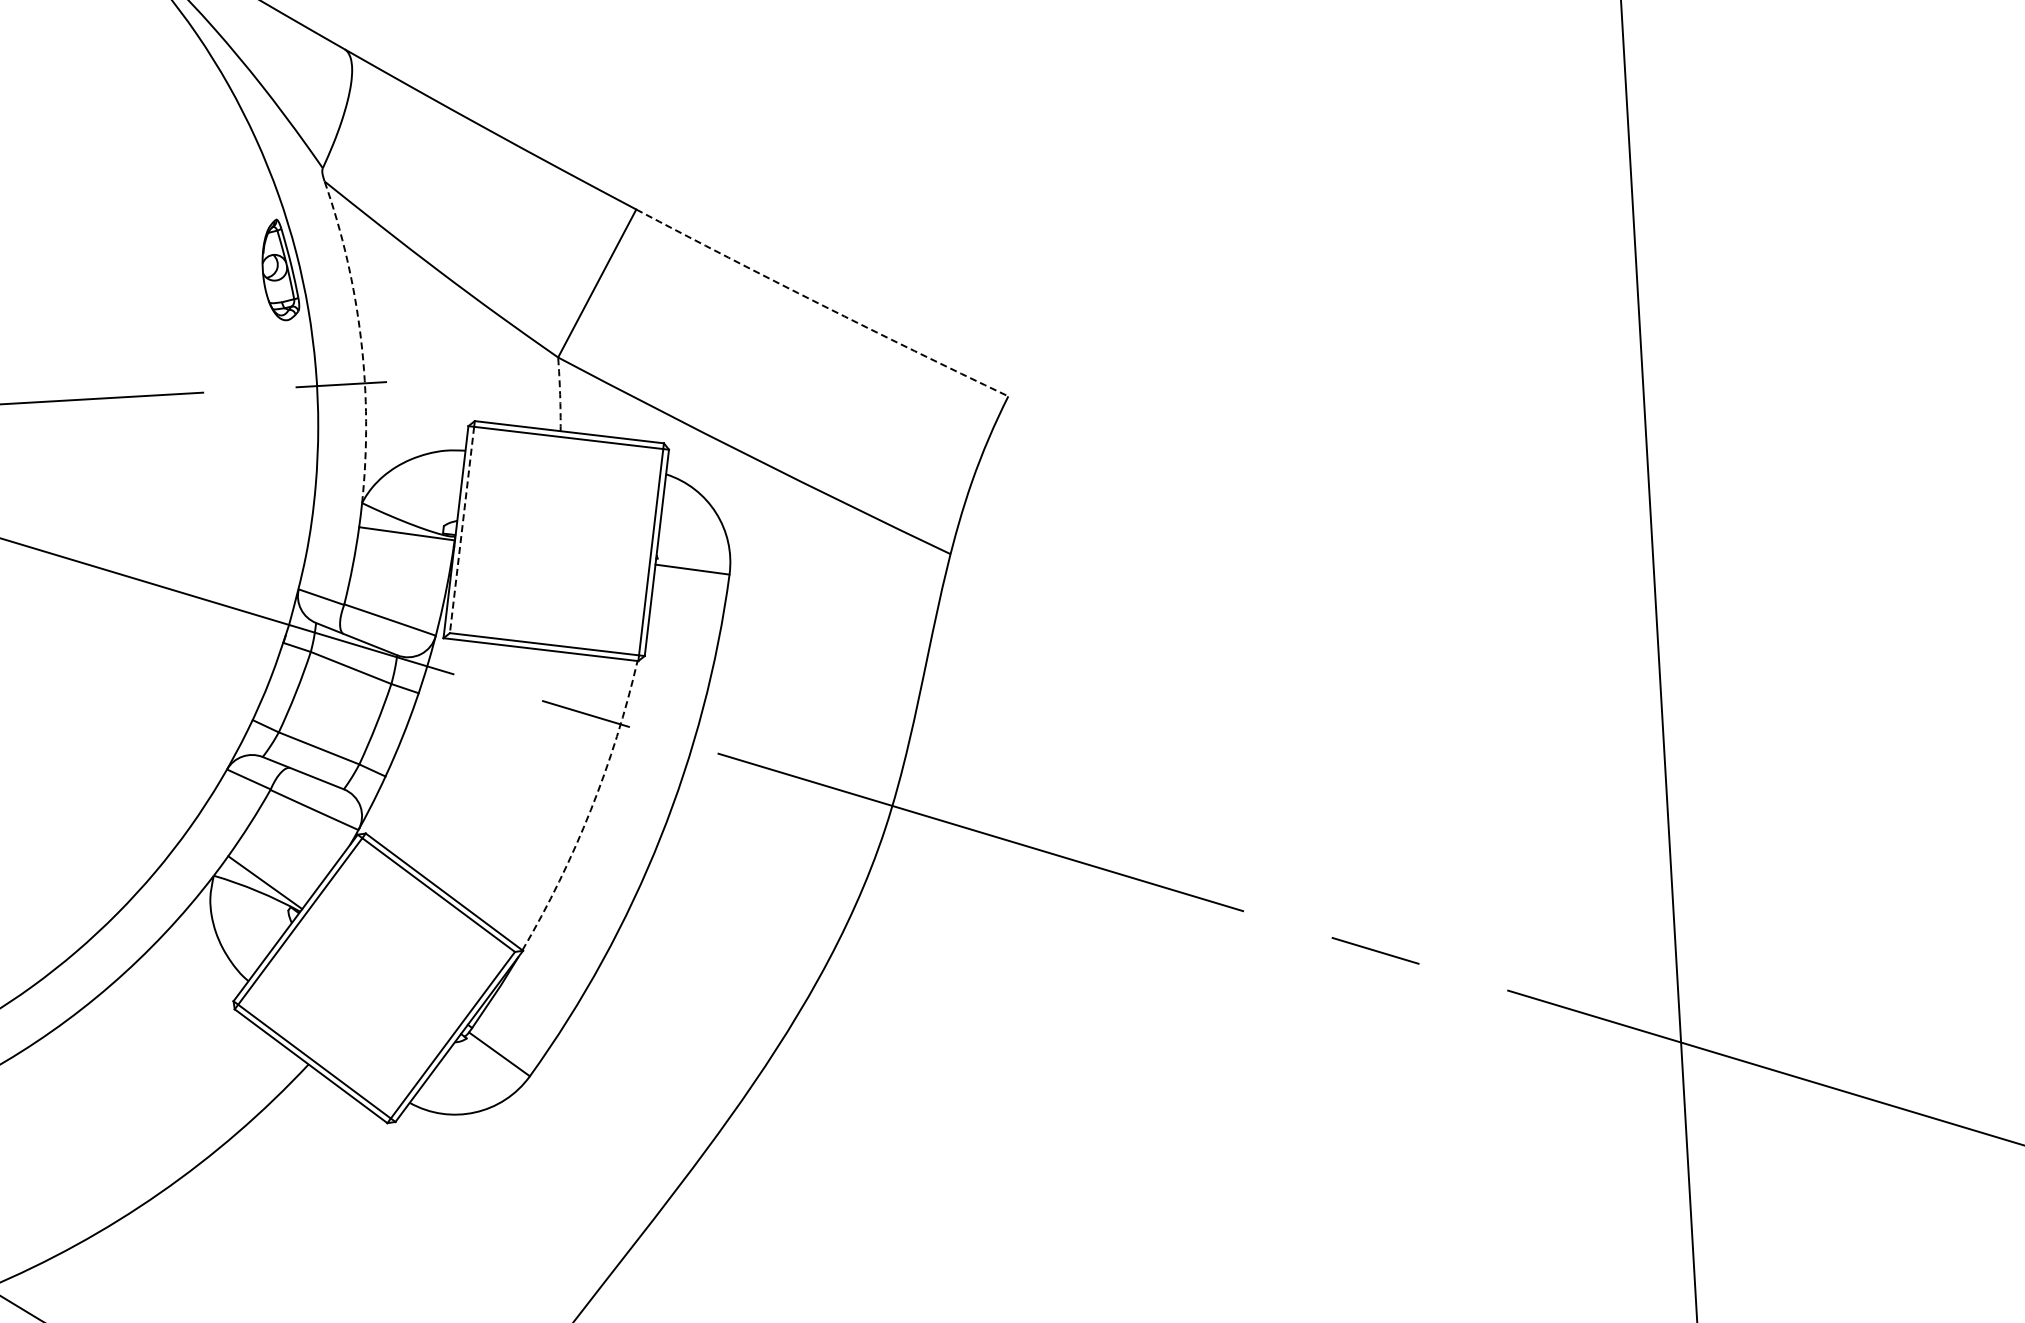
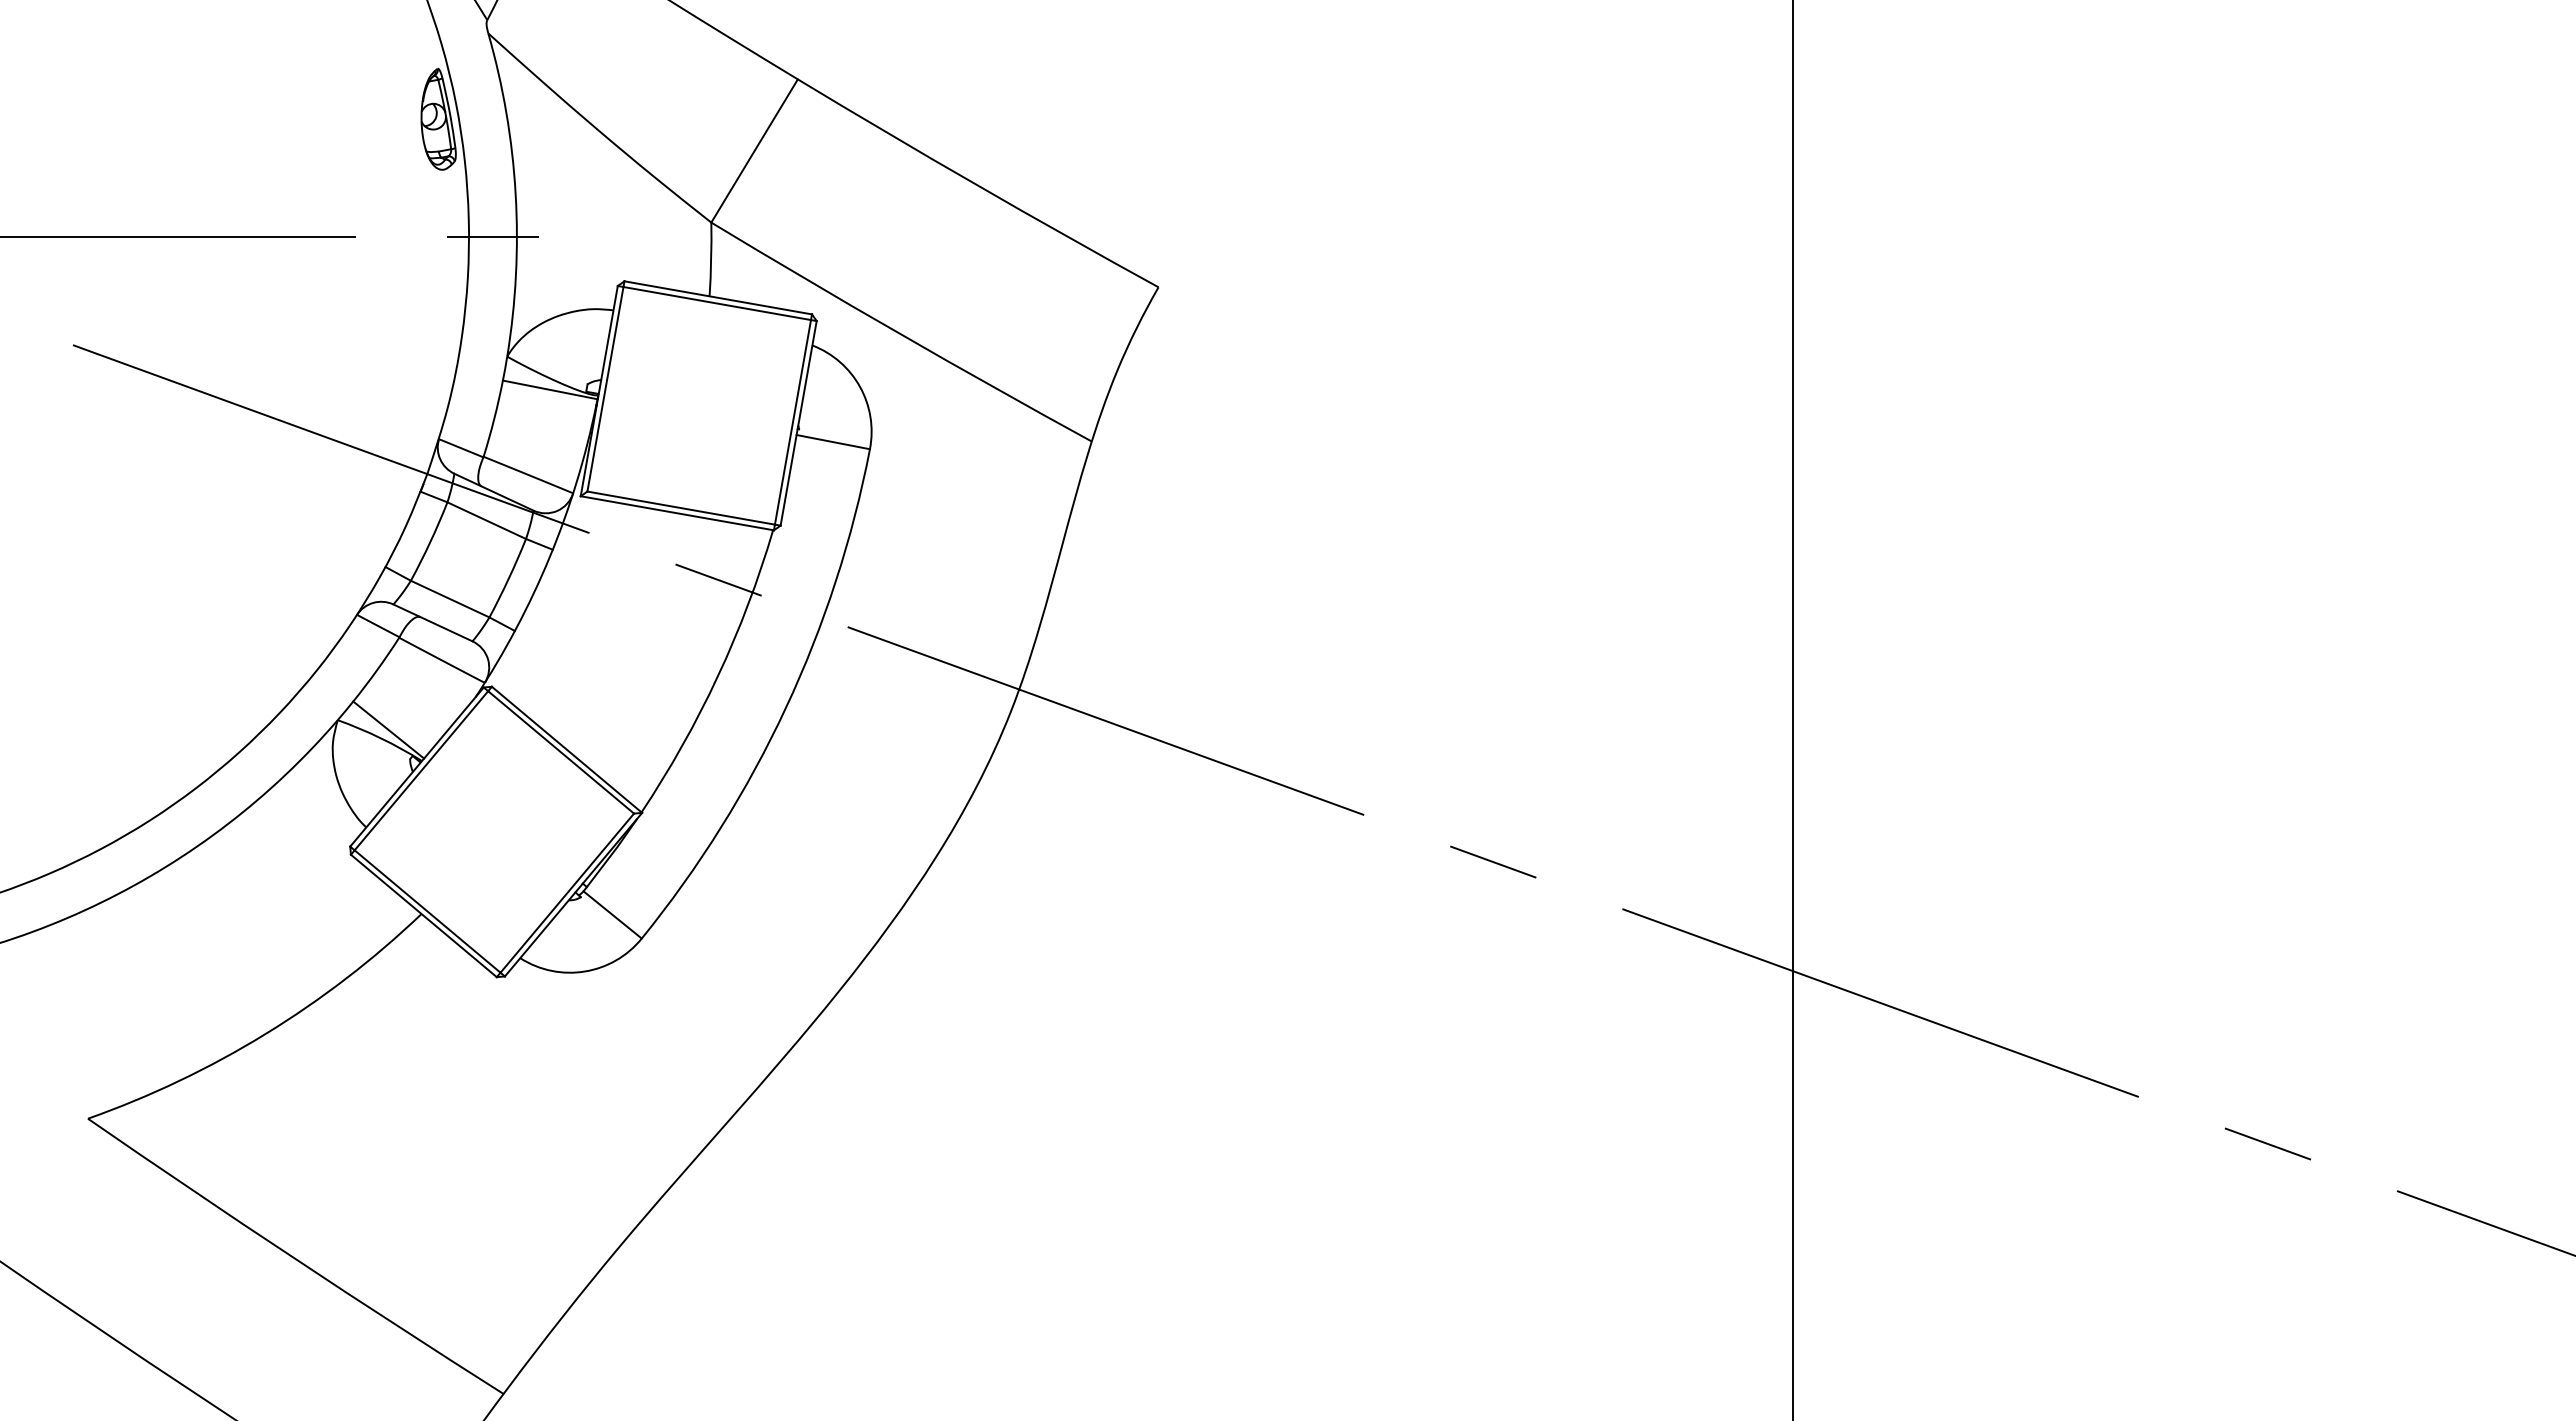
arc: (821, 305) -> (977, 185), dashed -> solid
arc: (361, 340) -> (515, 194), dashed -> solid
arc: (560, 394) -> (711, 259), dashed -> solid
line: (462, 530) -> (605, 389), dashed -> solid
arc: (590, 810) -> (717, 676), dashed -> solid

